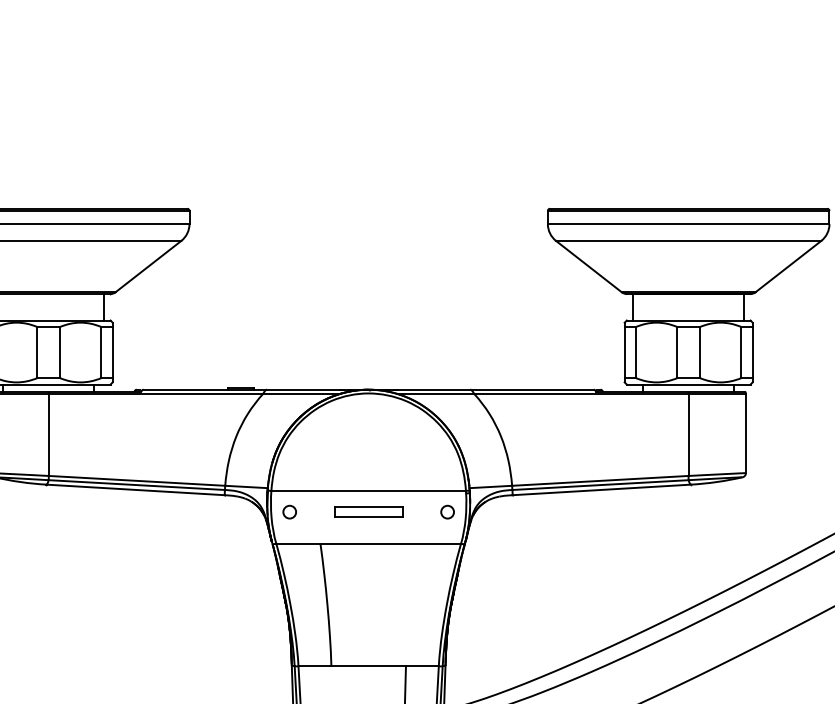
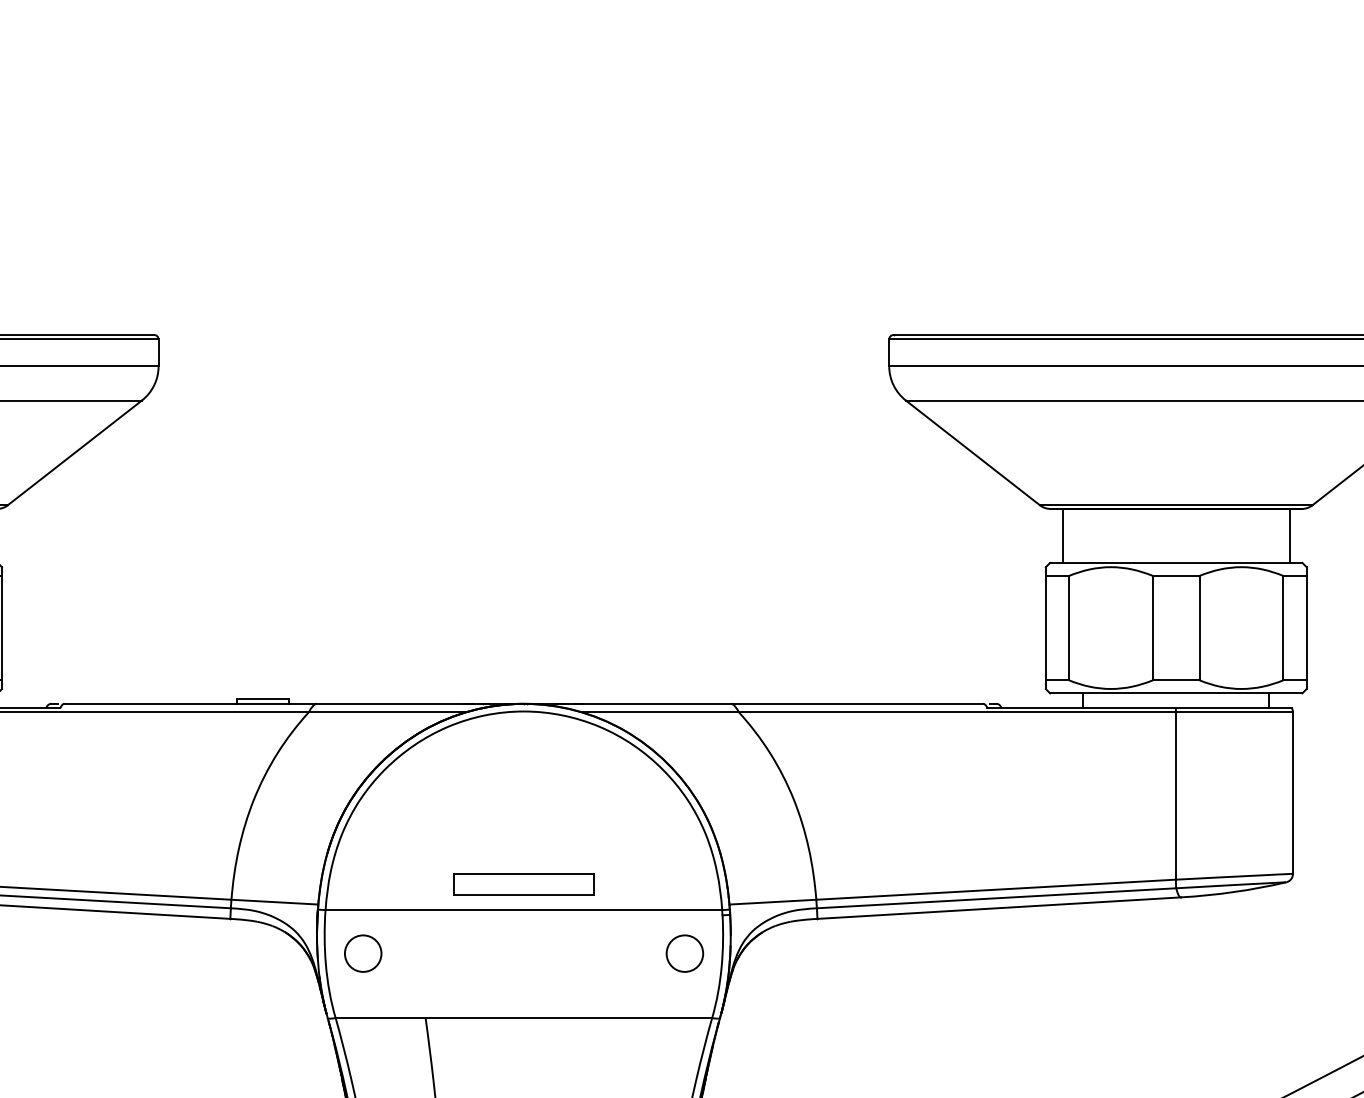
circle: (289, 511) -> (362, 952), size x1.4
part: (368, 511) -> (523, 882), moved
circle: (447, 511) -> (684, 952), size x1.4

